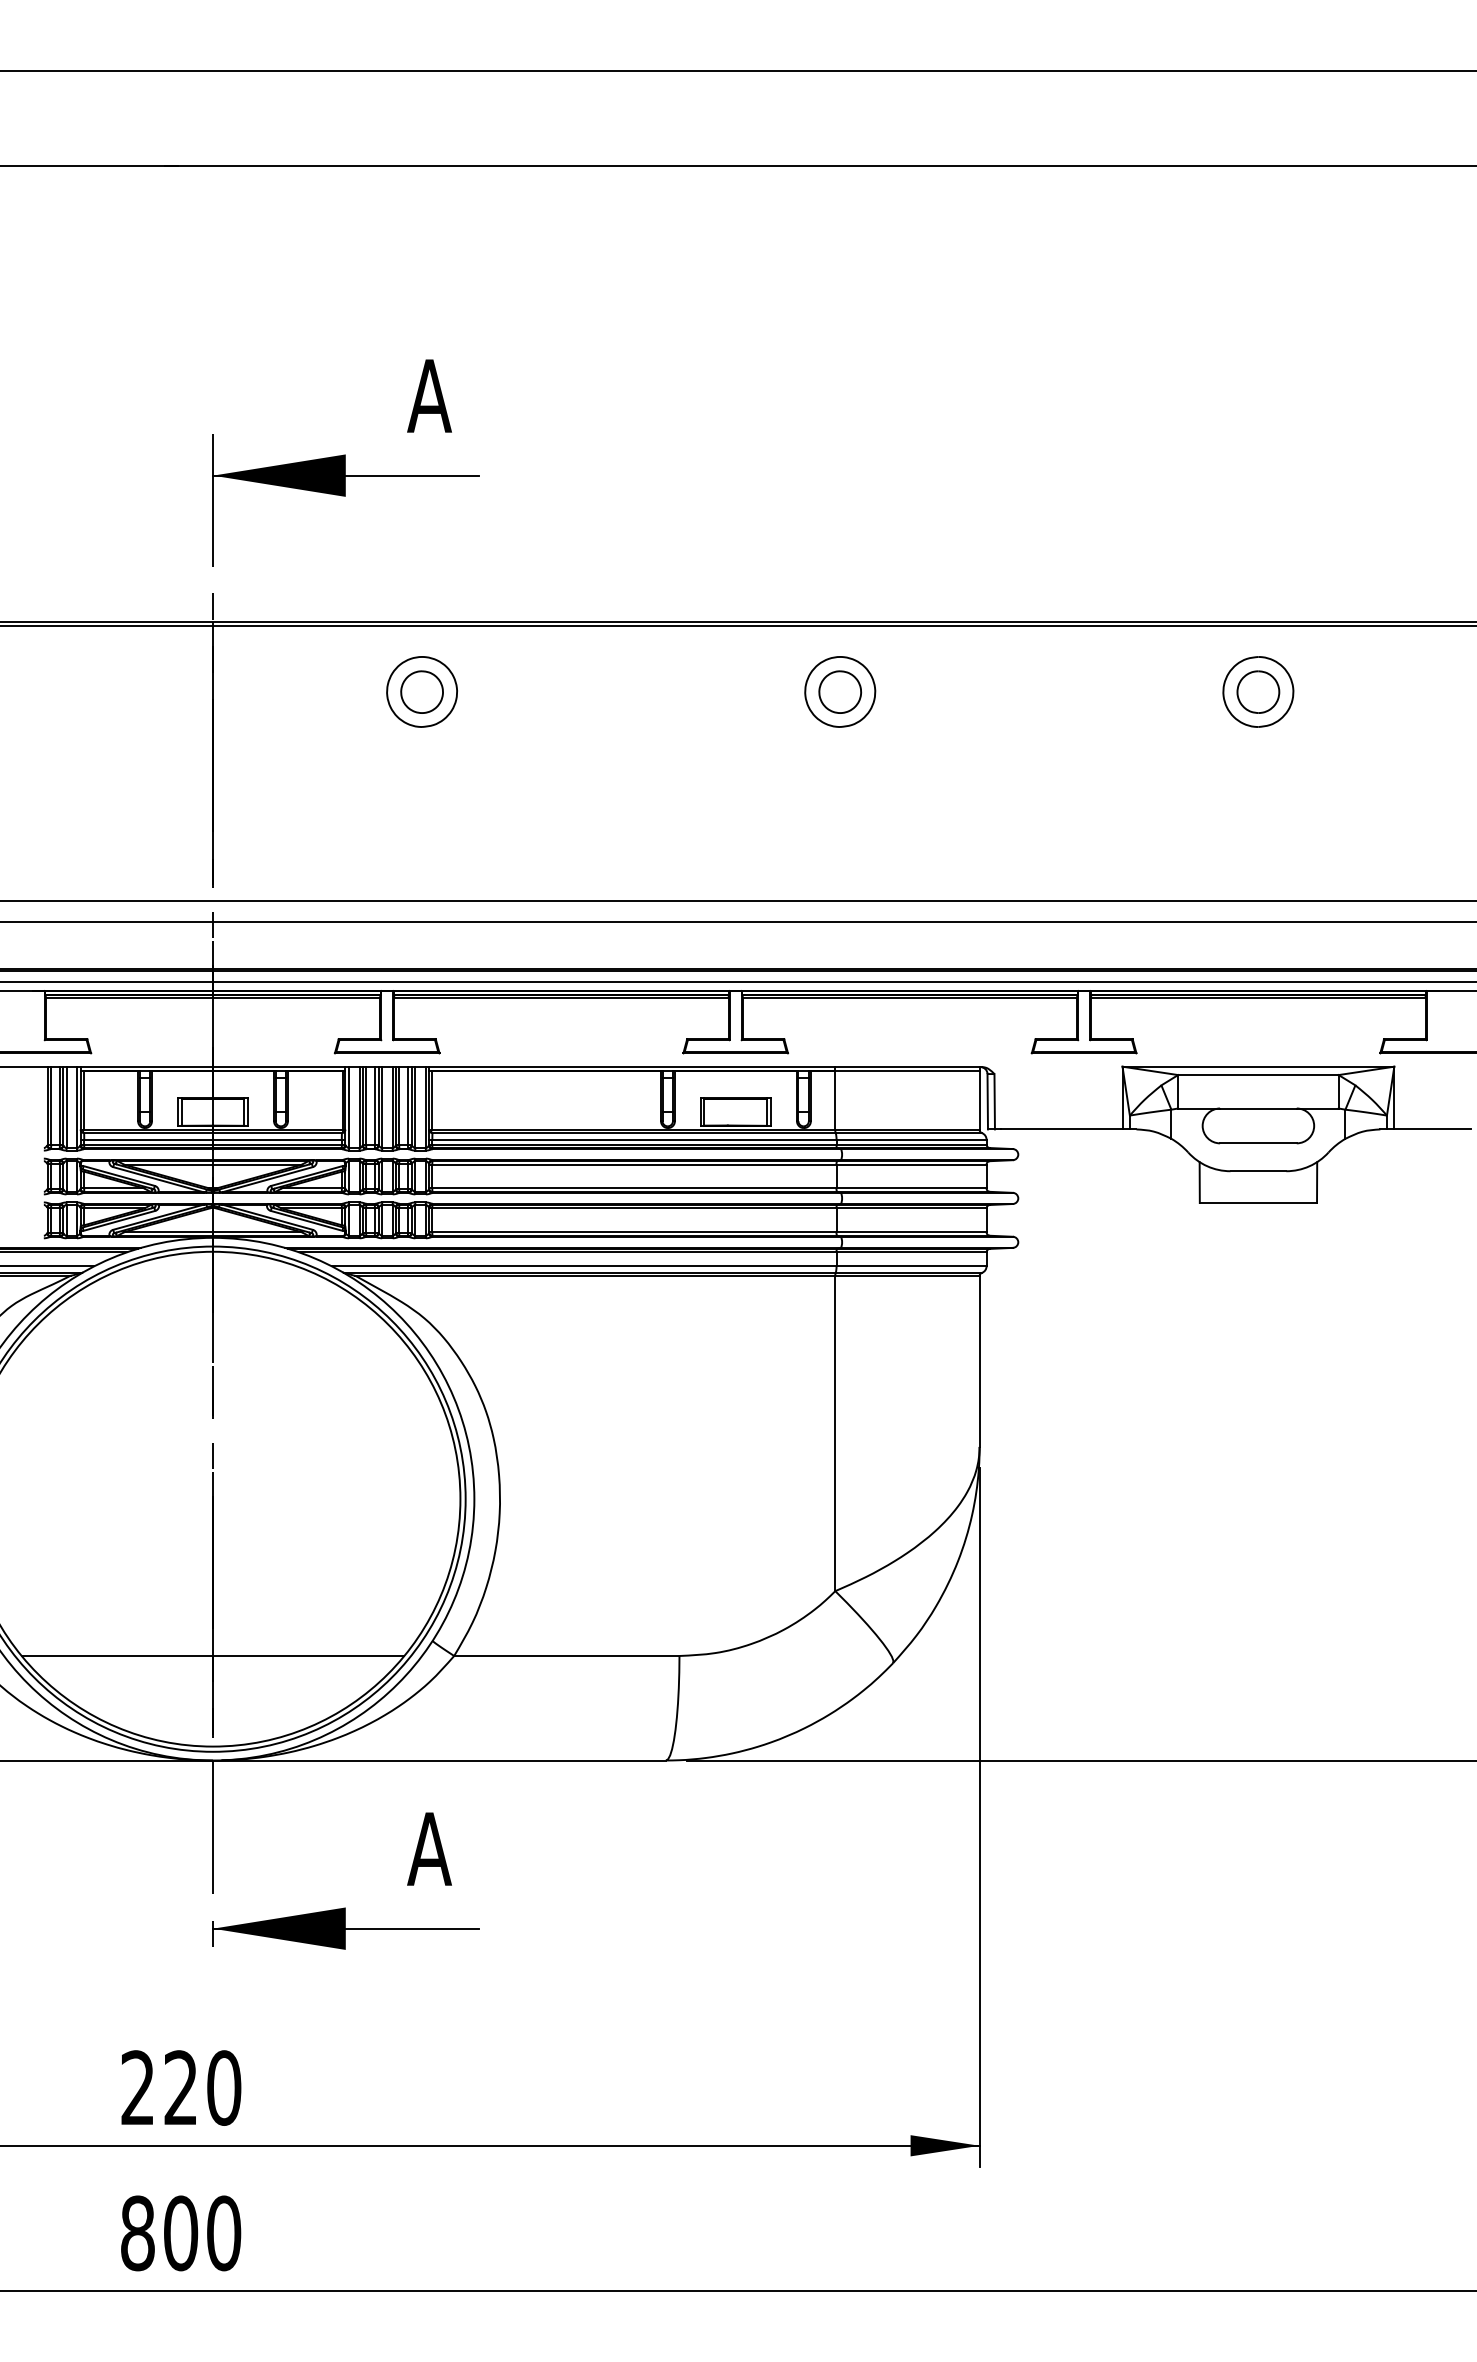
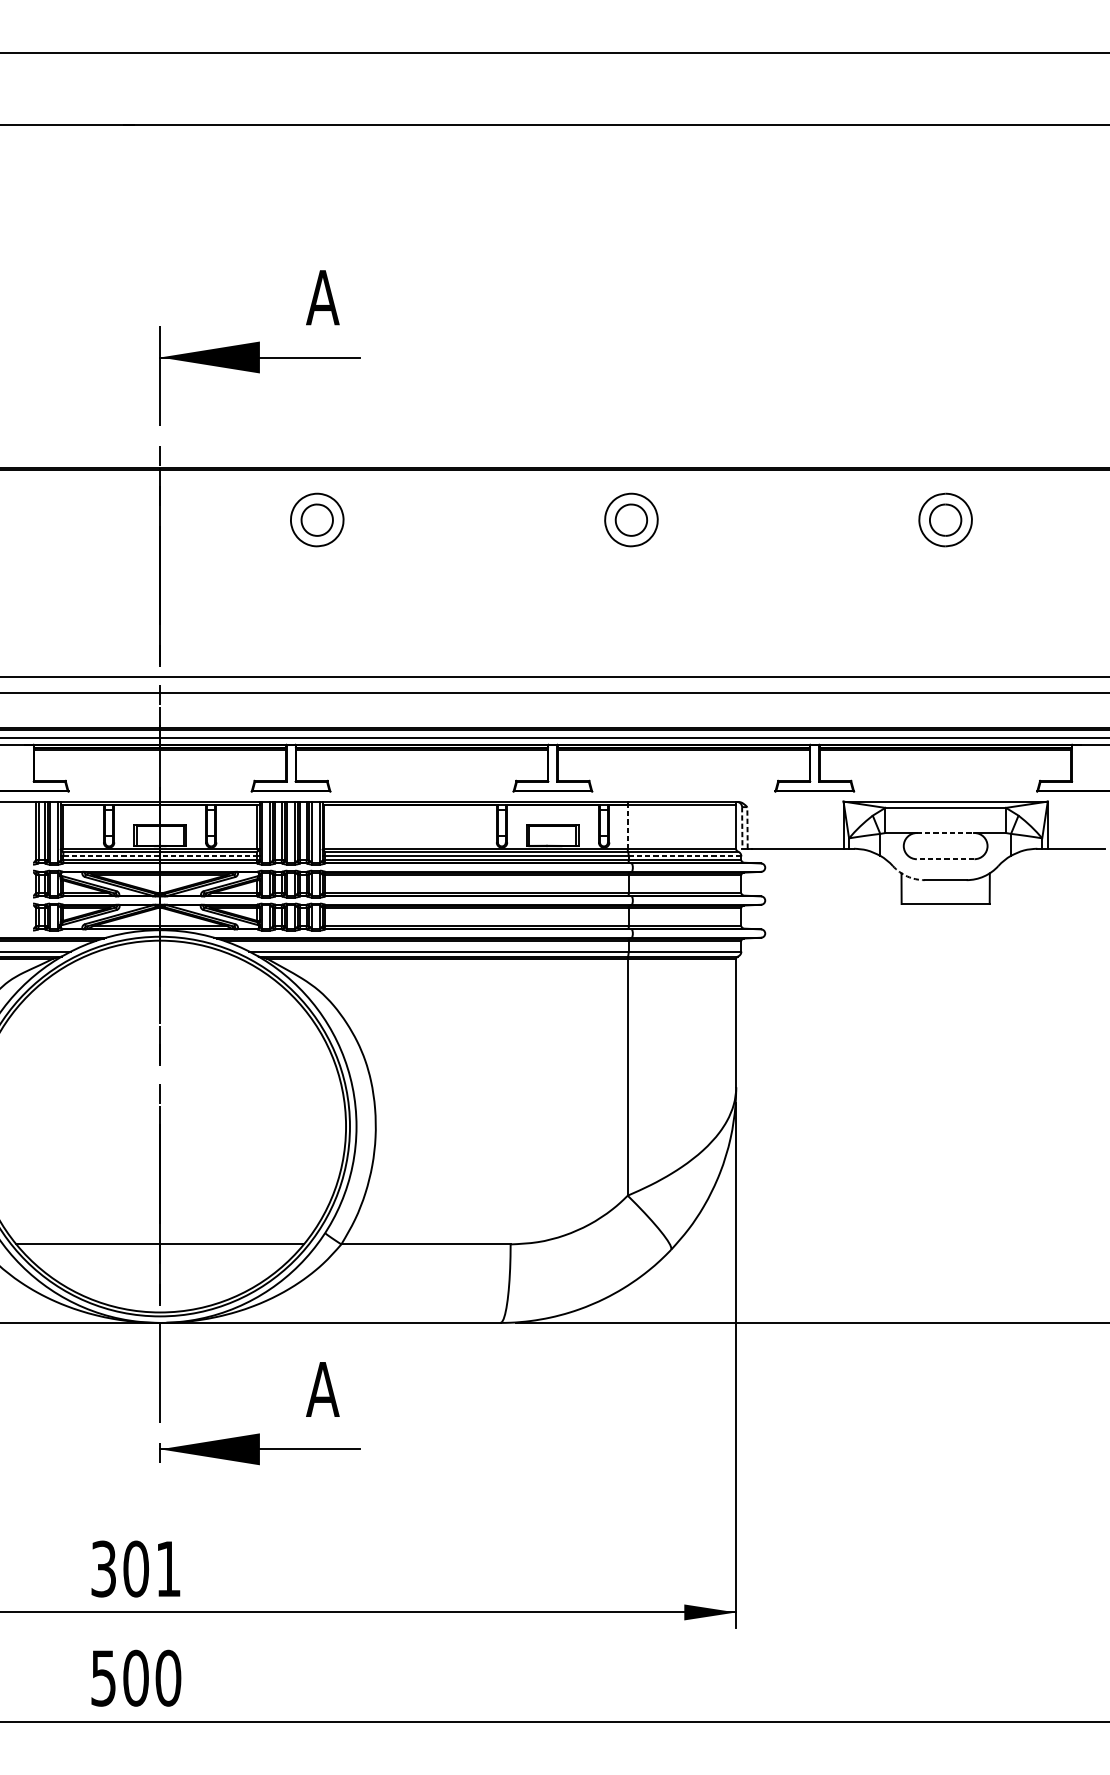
line: (835, 1100) -> (627, 827), solid -> dashed
line: (987, 1101) -> (742, 827), solid -> dashed
line: (994, 1101) -> (747, 827), solid -> dashed
line: (1258, 1108) -> (945, 833), solid -> dashed
line: (213, 1139) -> (160, 856), solid -> dashed
line: (912, 1139) -> (685, 856), solid -> dashed
line: (1257, 1143) -> (944, 859), solid -> dashed
arc: (1207, 1166) -> (907, 876), solid -> dashed
text: (181, 2087) -> (136, 1568), 220 -> 301
text: (137, 2233) -> (103, 1678), 800 -> 500

